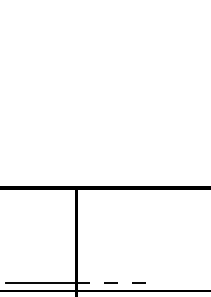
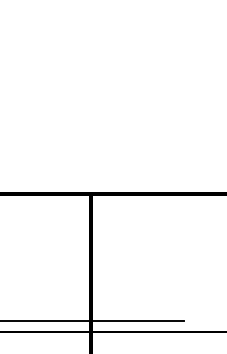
line: (111, 282) -> (138, 320), dashed -> solid

